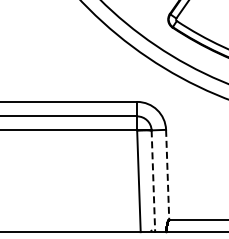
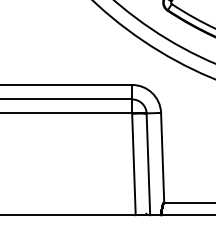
line: (167, 175) -> (162, 158), dashed -> solid
line: (153, 181) -> (148, 164), dashed -> solid

